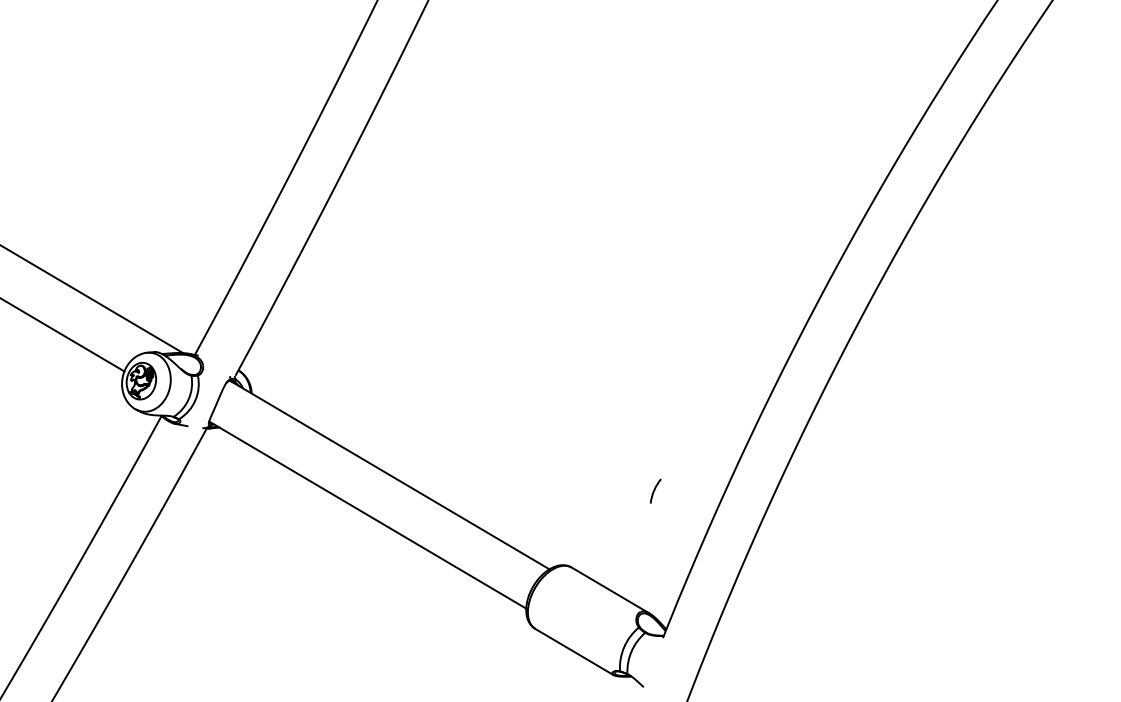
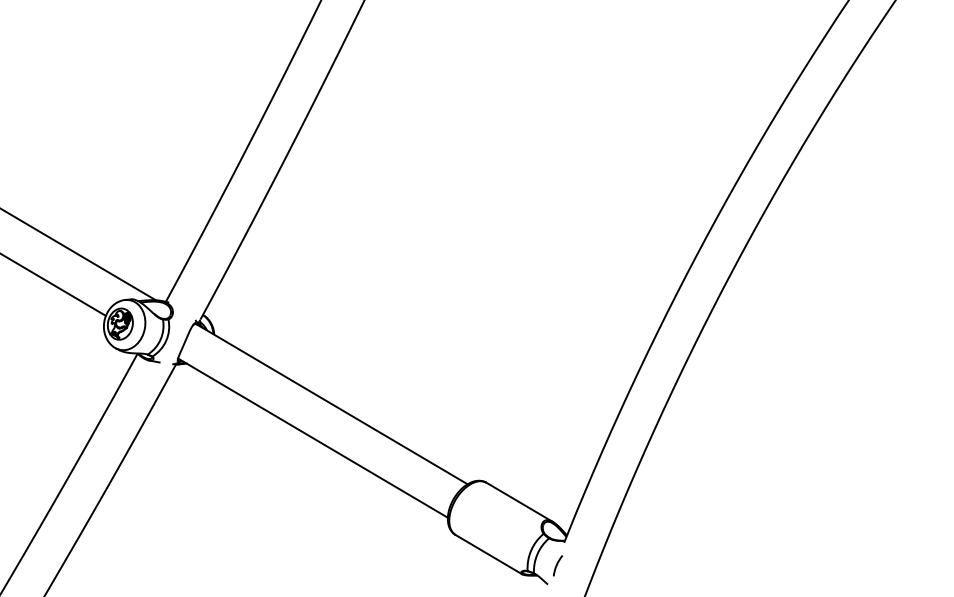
arc: (655, 490) -> (557, 565), moved

